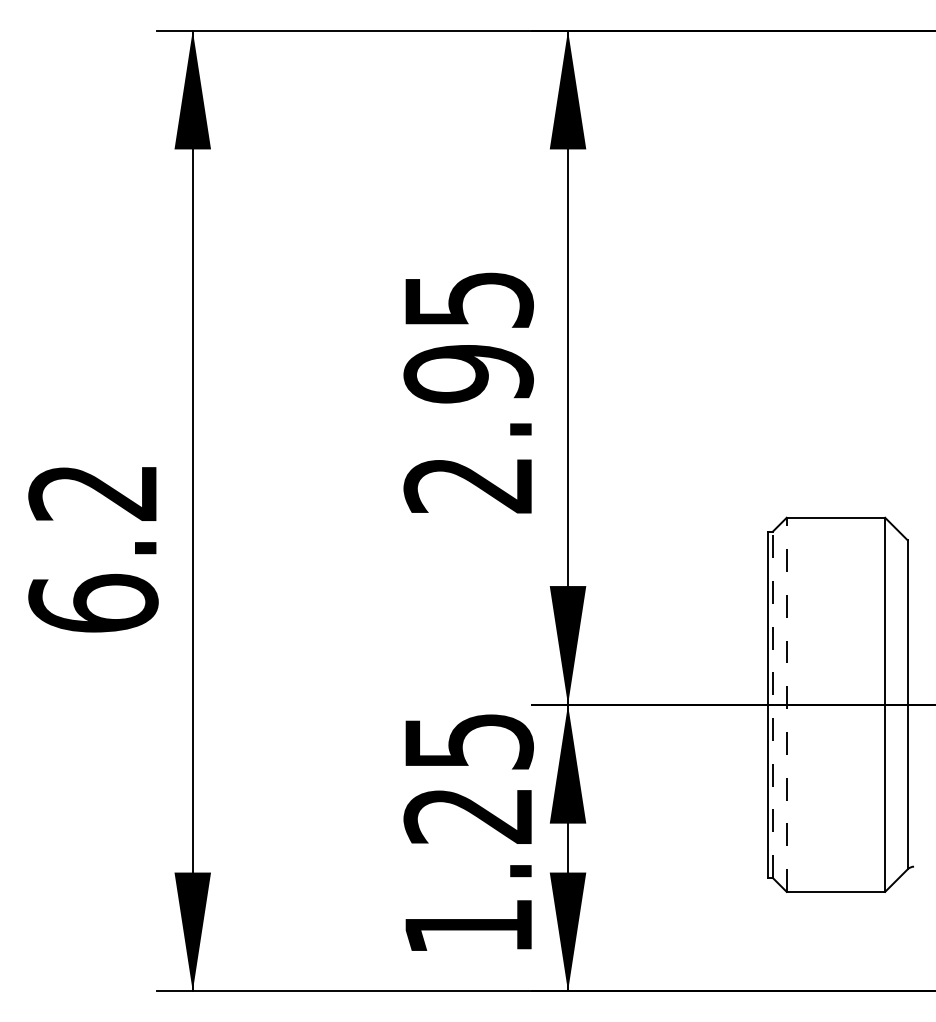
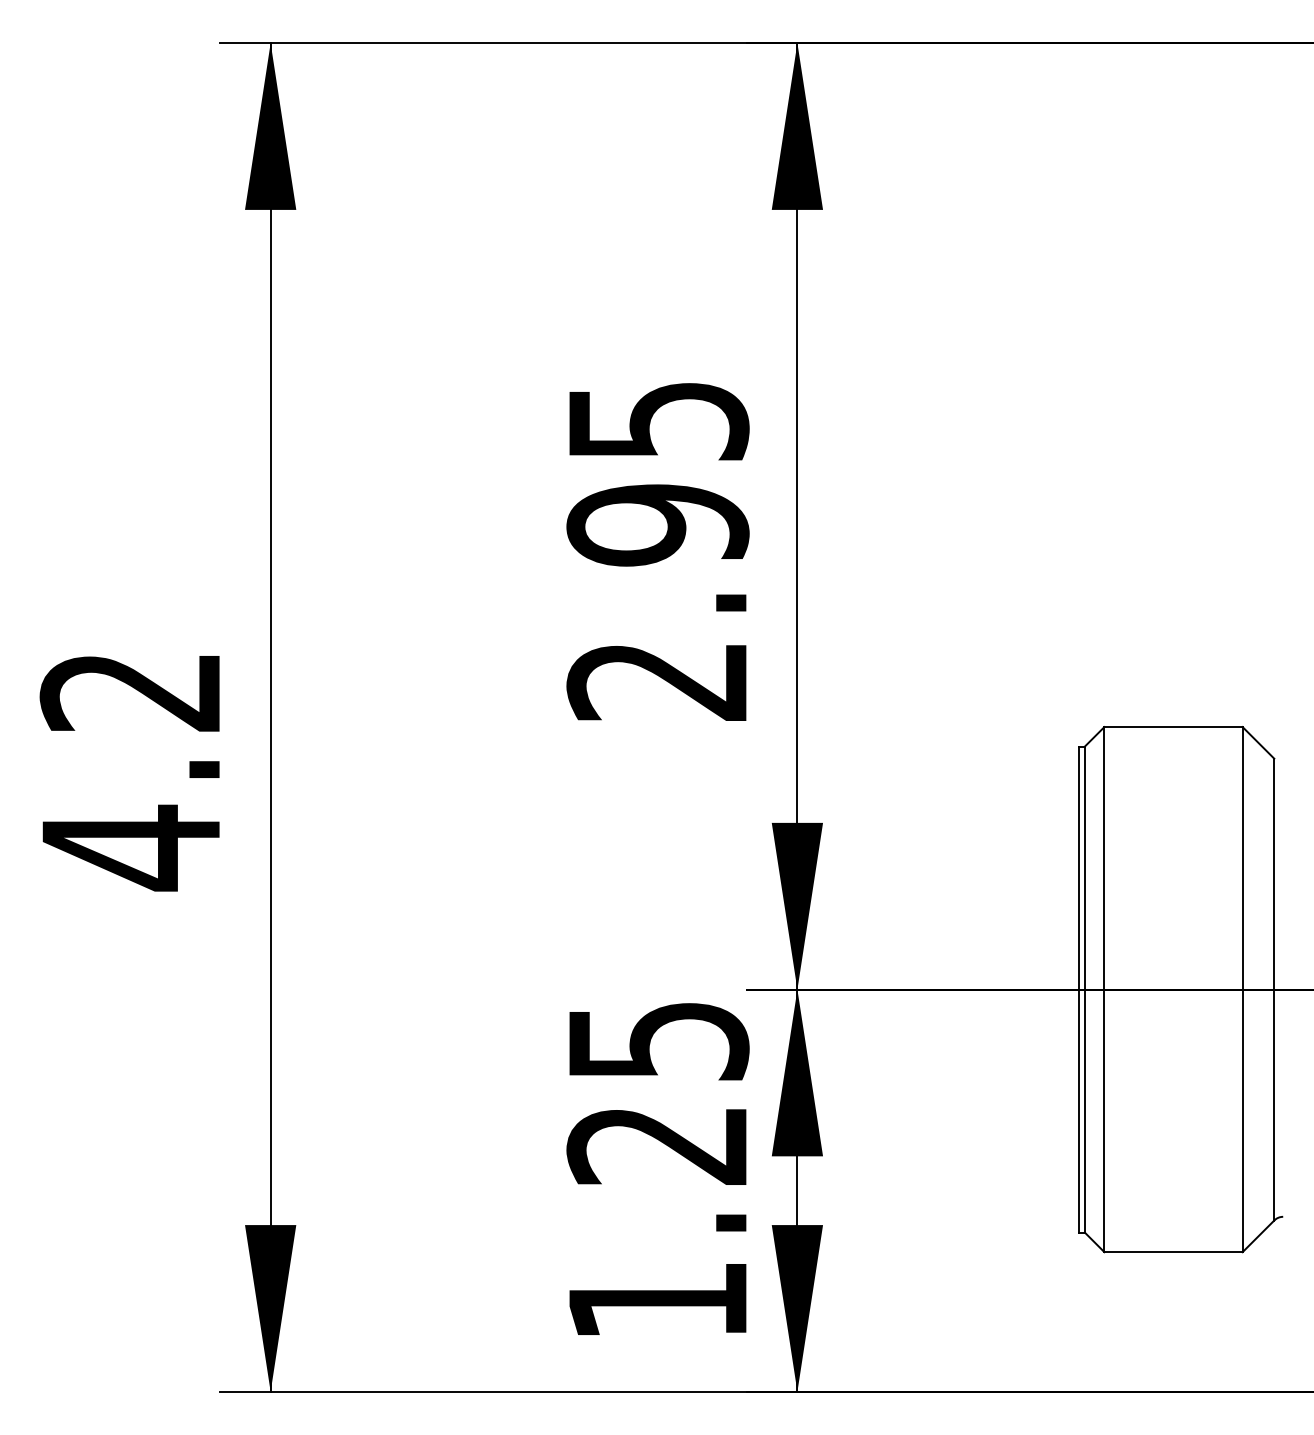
text: (93, 603) -> (131, 847), 6.2 -> 4.2
line: (772, 704) -> (1084, 989), dashed -> solid
line: (786, 704) -> (1104, 989), dashed -> solid

